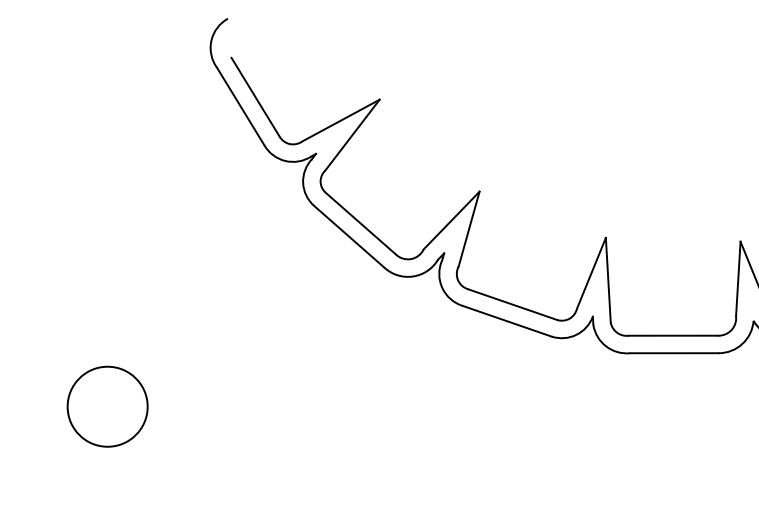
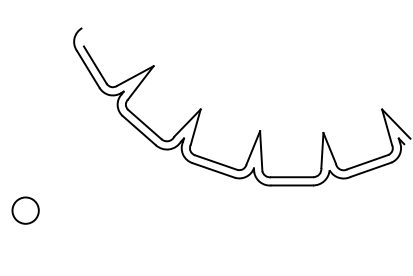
circle: (107, 406) -> (25, 210), size x0.7

